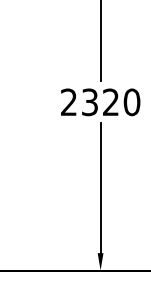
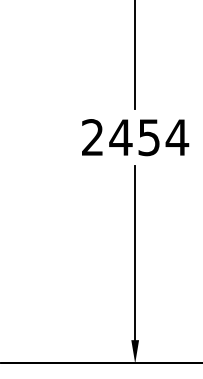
text: (111, 102) -> (149, 137), 2320 -> 2454

